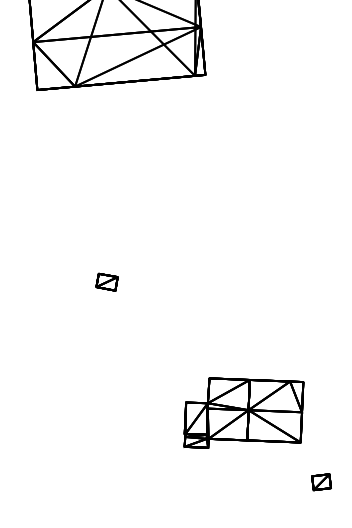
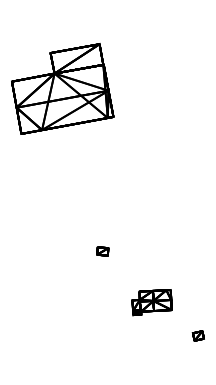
part: (106, 282) -> (102, 251), moved
part: (242, 414) -> (151, 302), size x0.6

